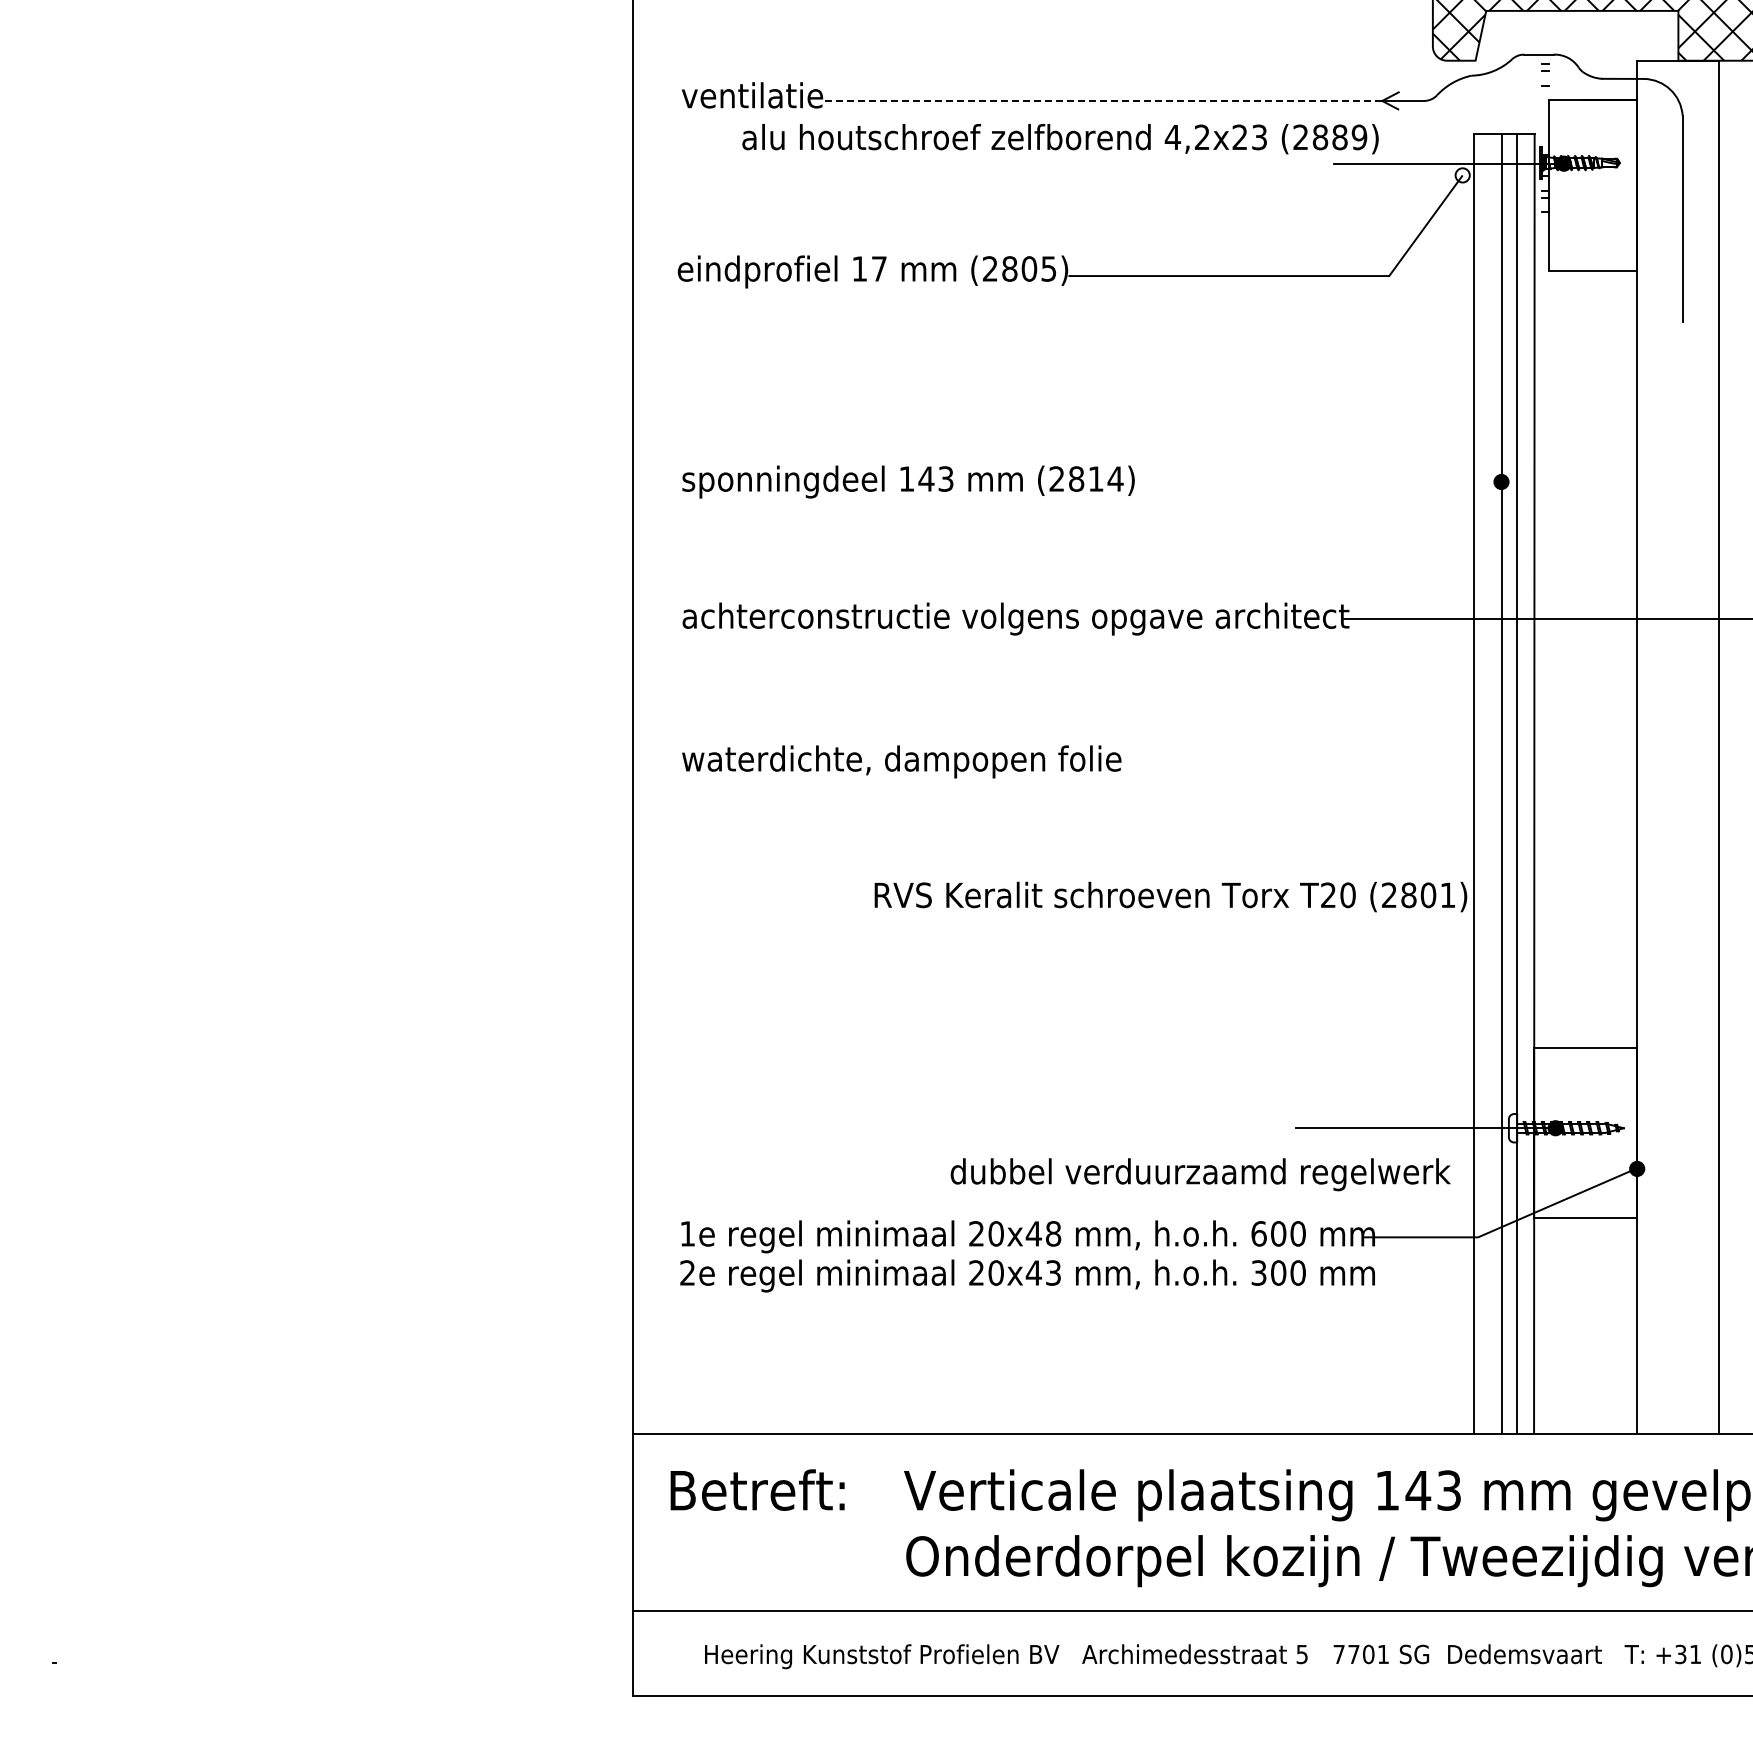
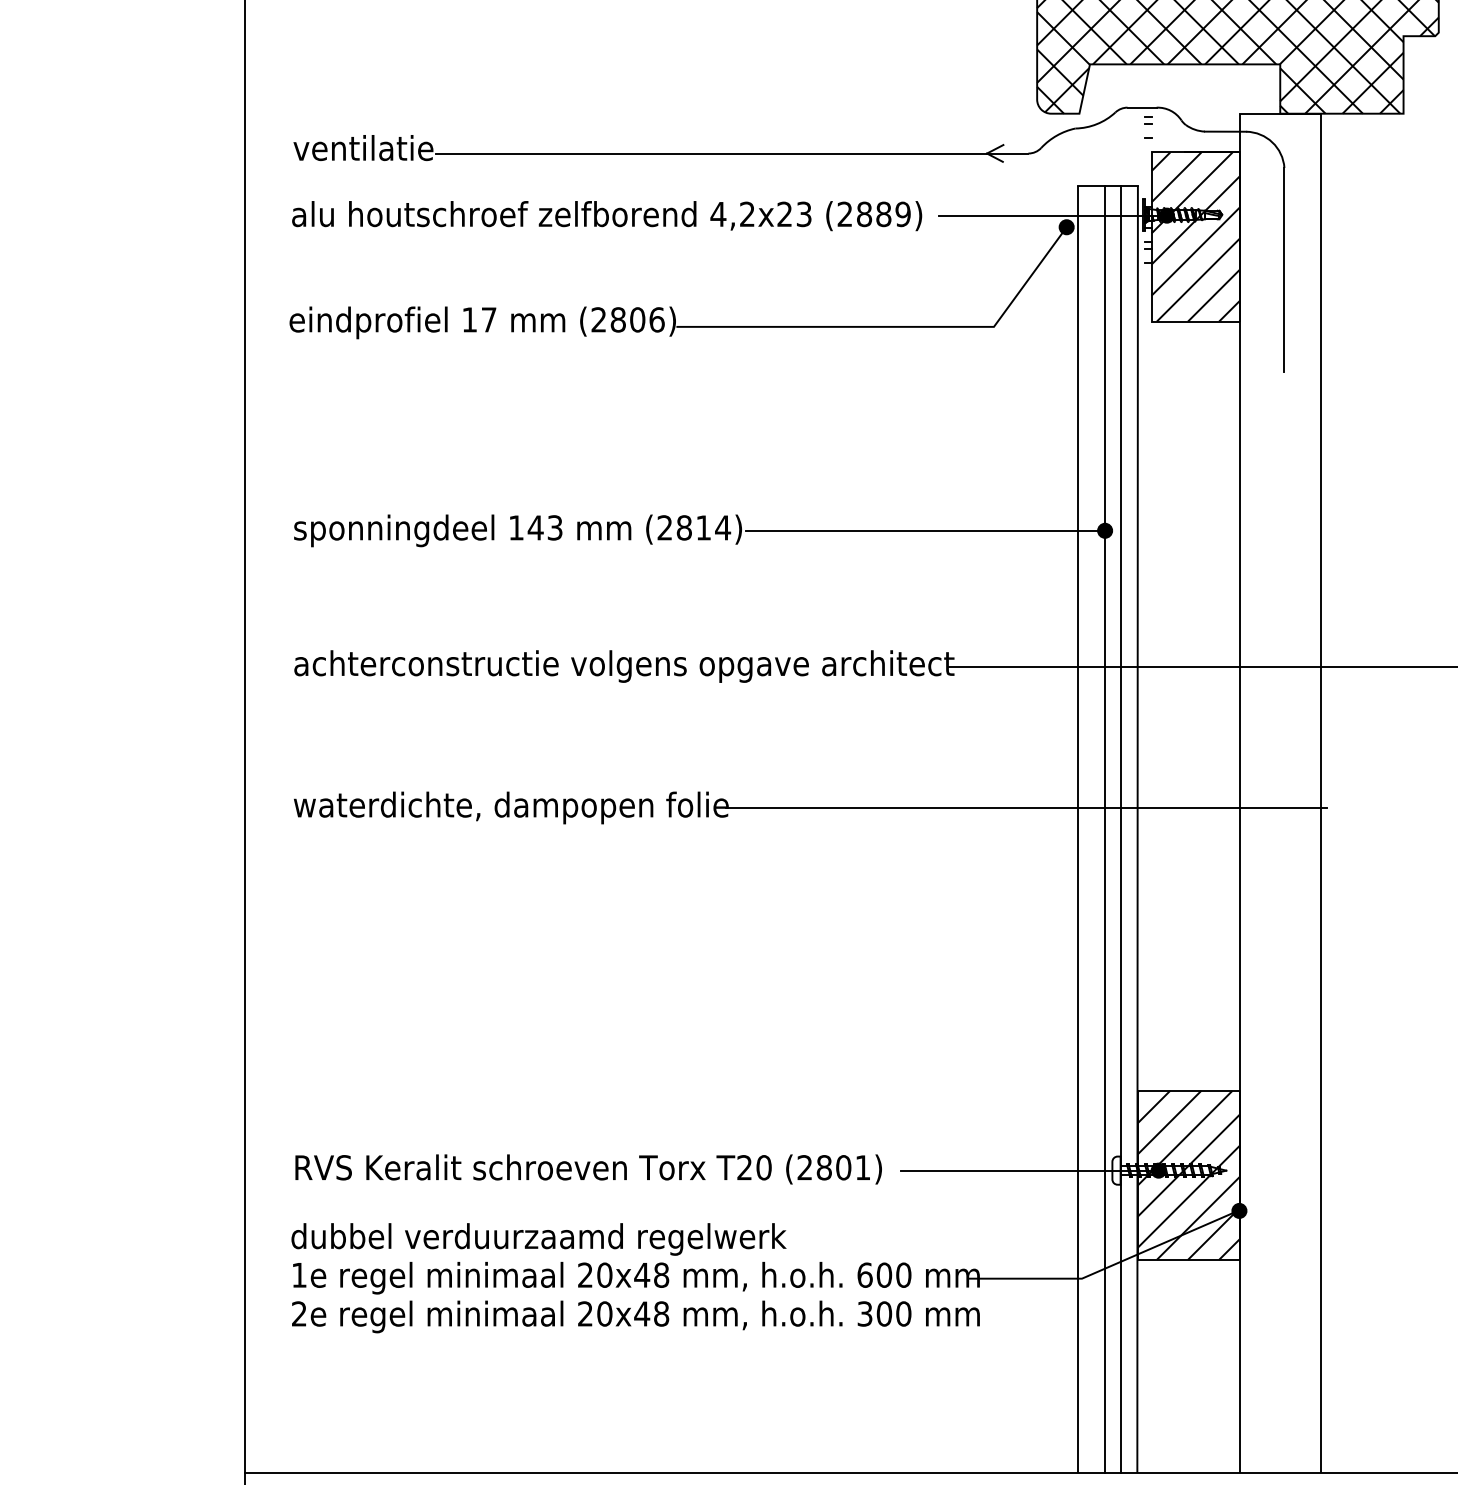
line: (1104, 100) -> (712, 153), dashed -> solid
text: (1060, 139) -> (607, 216), moved
fill: (1462, 175) -> (1066, 227), added
hatch: (1592, 184) -> (1195, 236), added
text: (1048, 268) -> (656, 319), (2805) -> (2806)
line: (1320, 481) -> (925, 530), added
line: (1421, 761) -> (1025, 807), added
text: (1170, 896) -> (588, 1168), moved
hatch: (1585, 1132) -> (1188, 1174), added
text: (1200, 1174) -> (538, 1239), moved
text: (1053, 1272) -> (661, 1313), 20x43 -> 20x48

